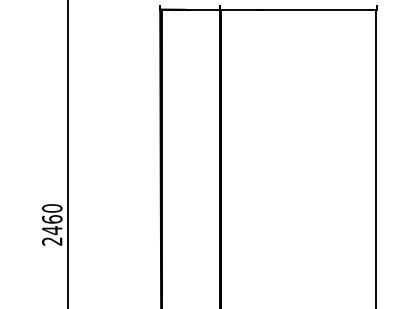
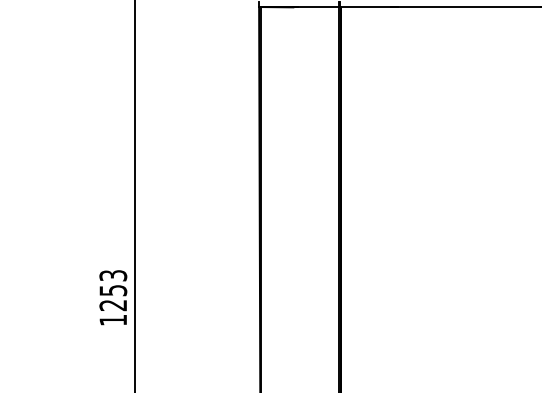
text: (52, 224) -> (113, 297), 2460 -> 1253

